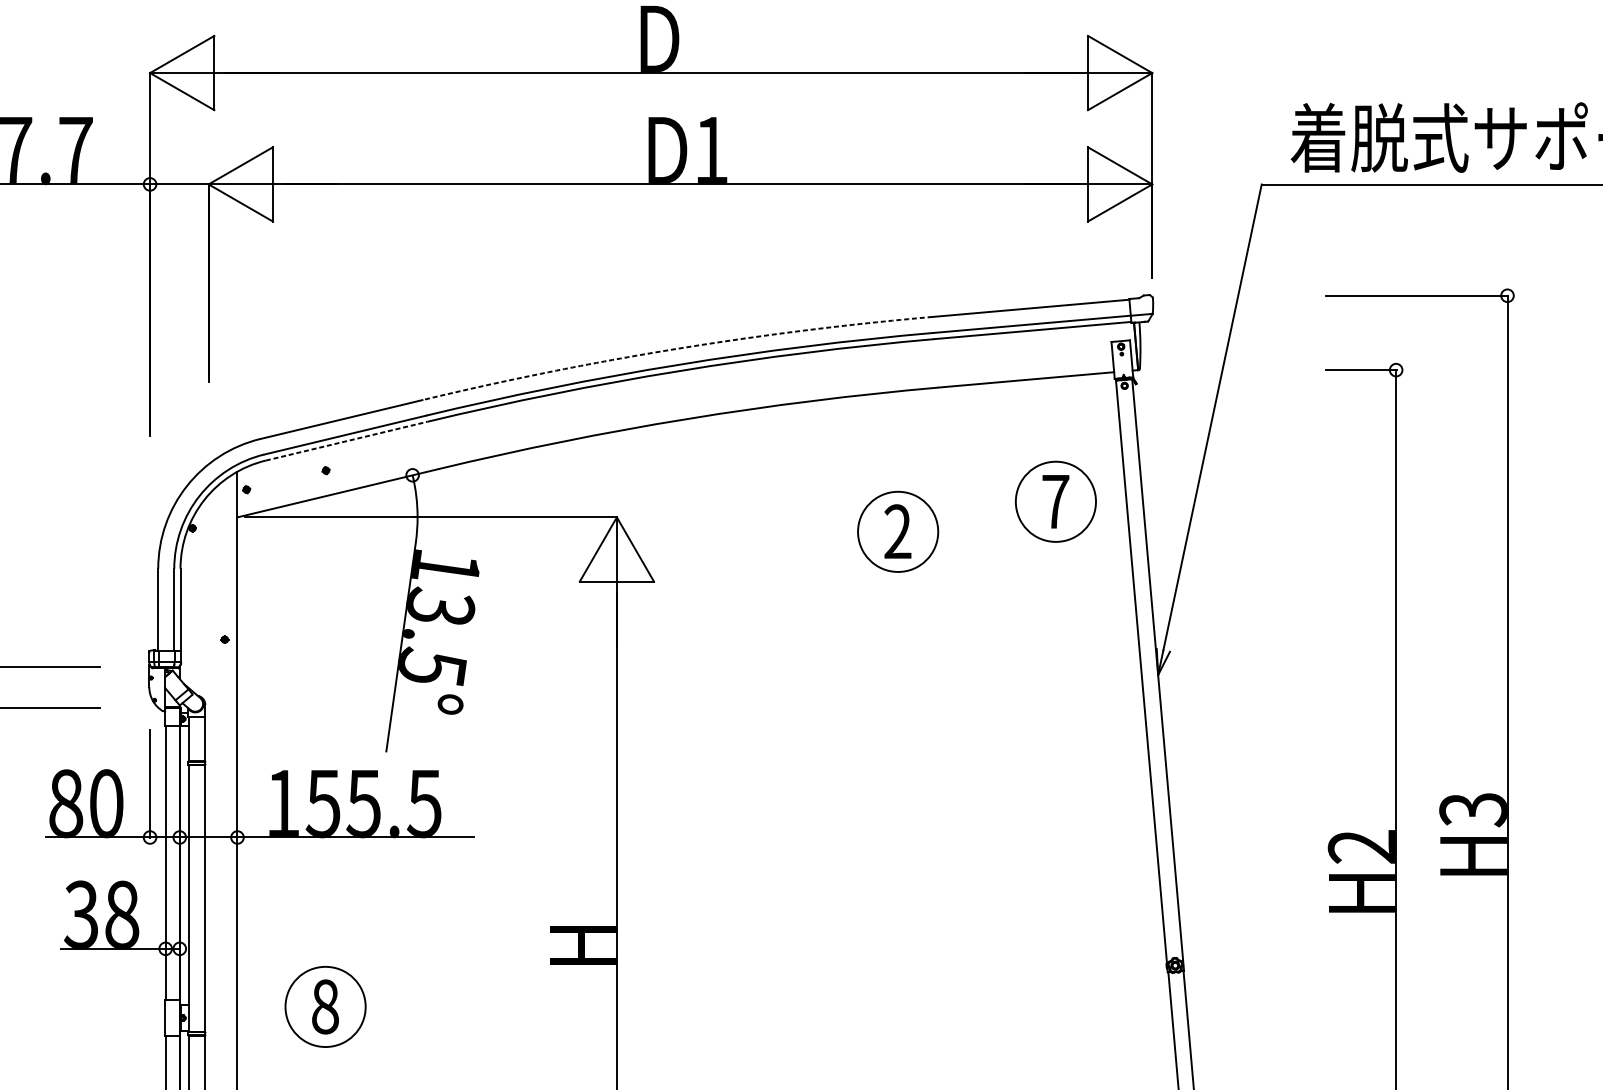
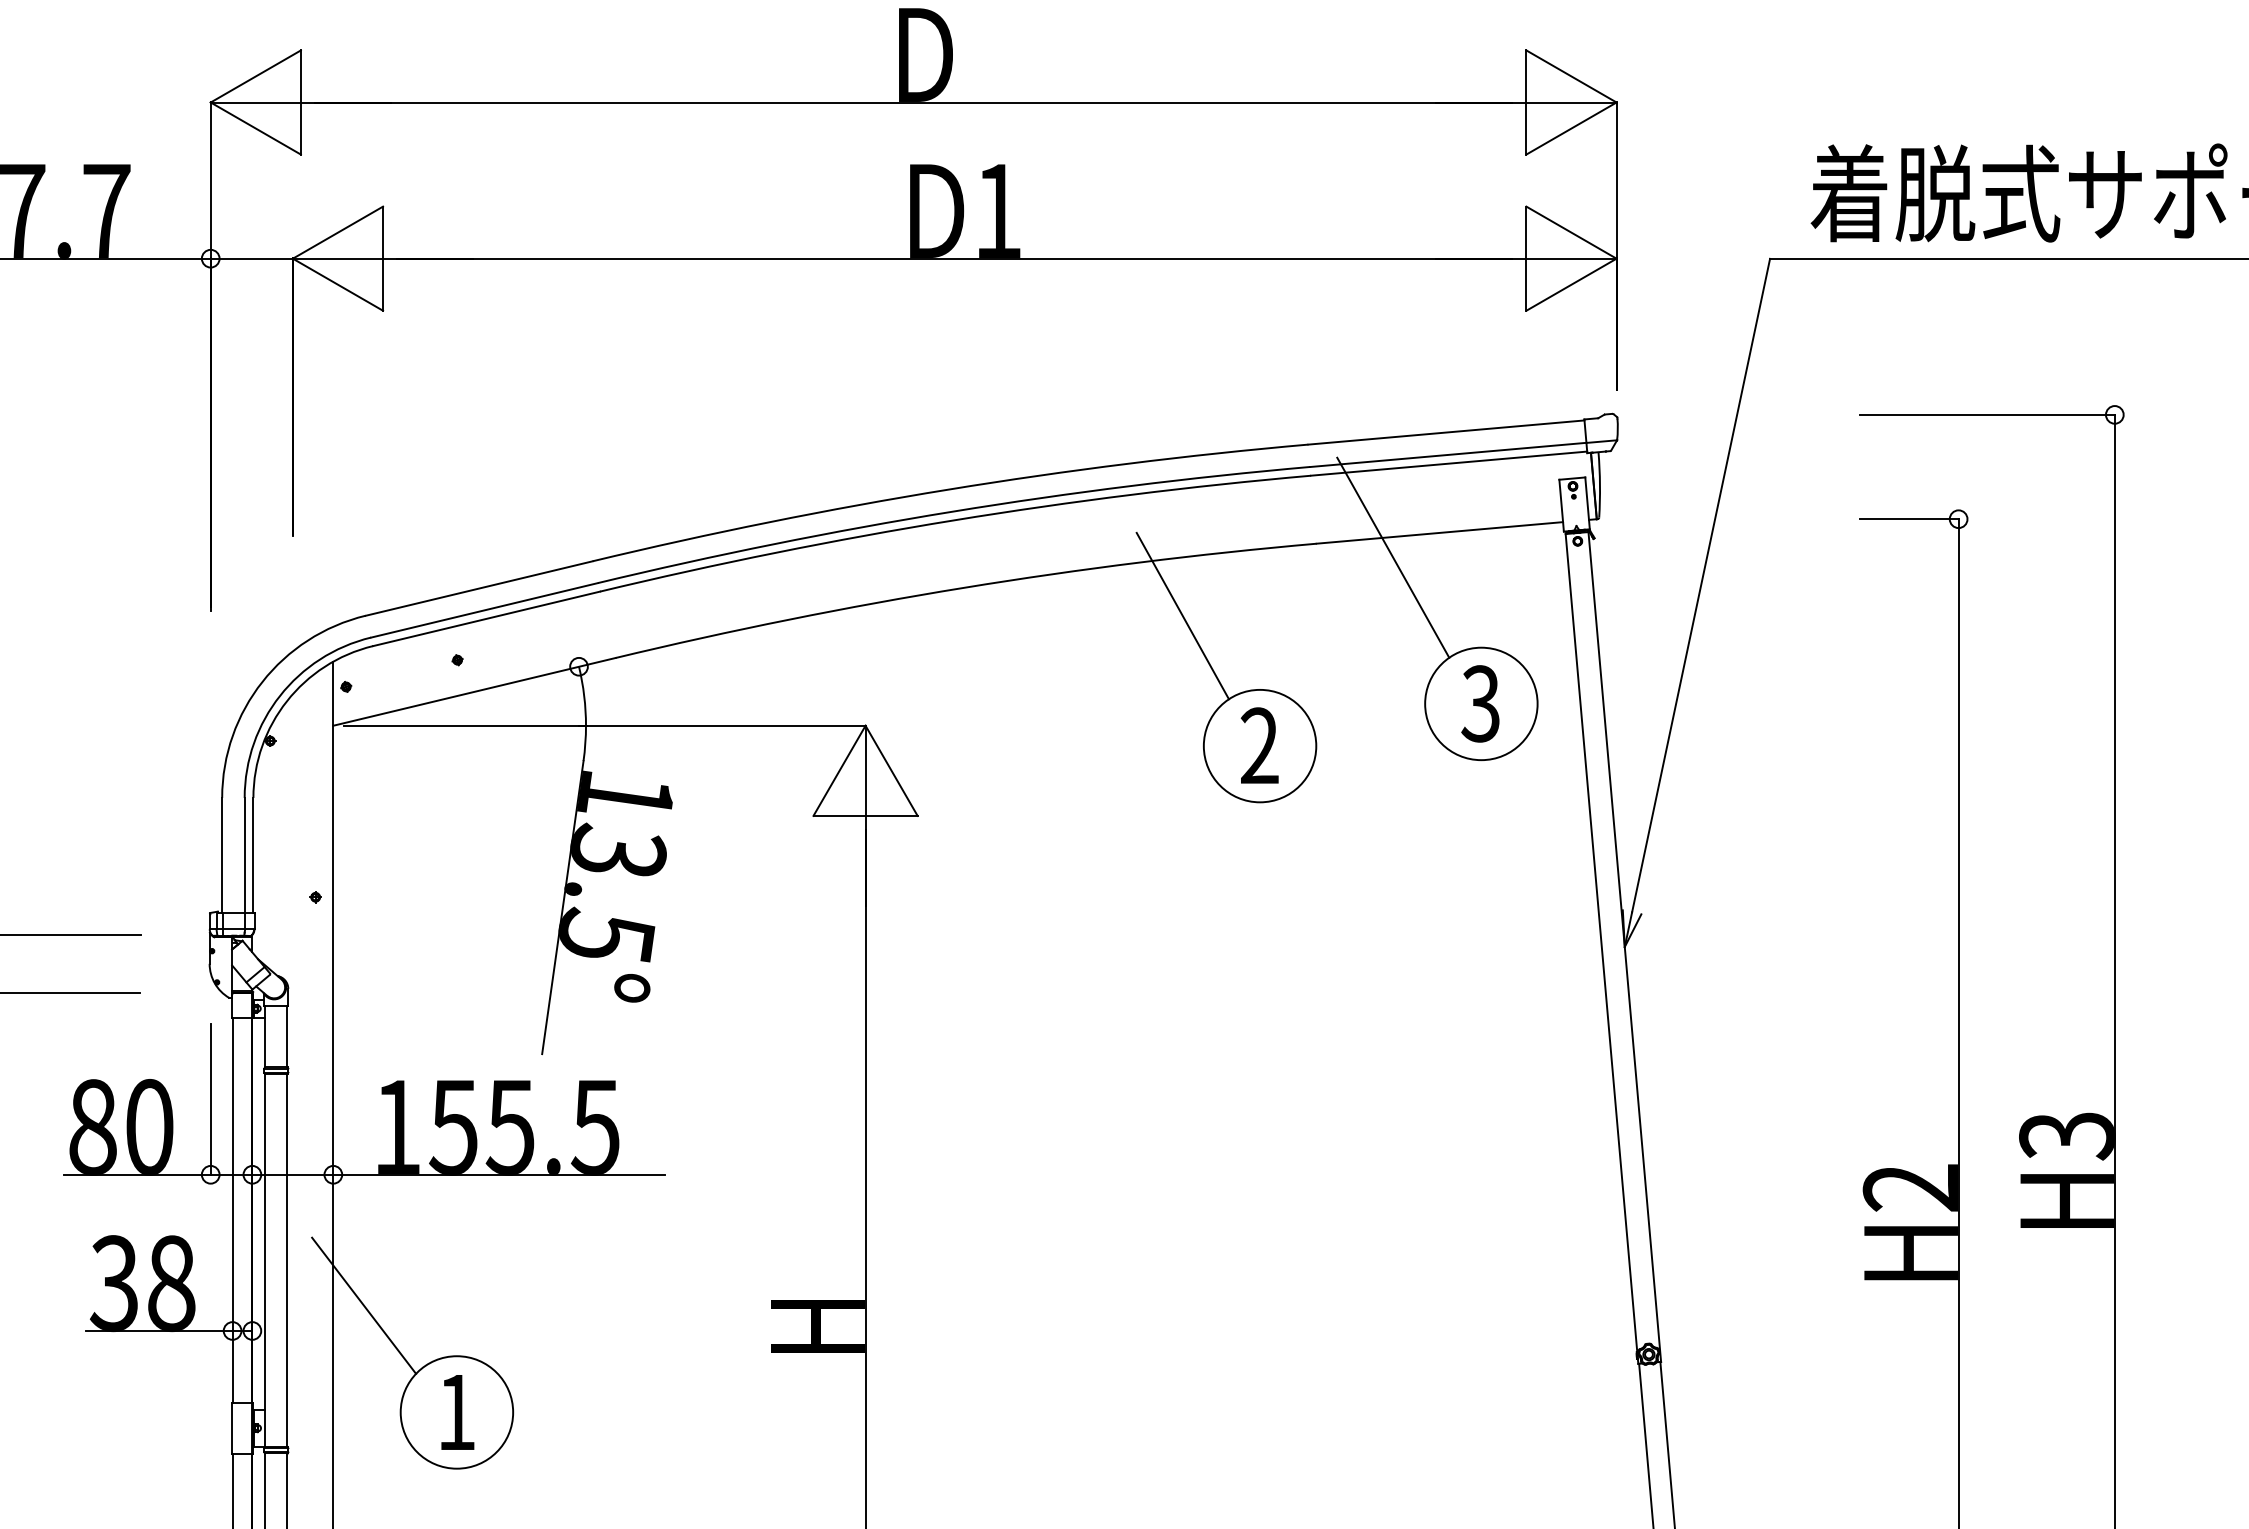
arc: (676, 348) -> (948, 489), dashed -> solid
line: (993, 397) -> (1393, 557), added
line: (842, 438) -> (1182, 615), added
line: (346, 440) -> (486, 618), dashed -> solid
text: (1055, 501) -> (1480, 703), 7 -> 3
line: (259, 930) -> (364, 1305), added
text: (325, 1006) -> (456, 1412), 8 -> 1

